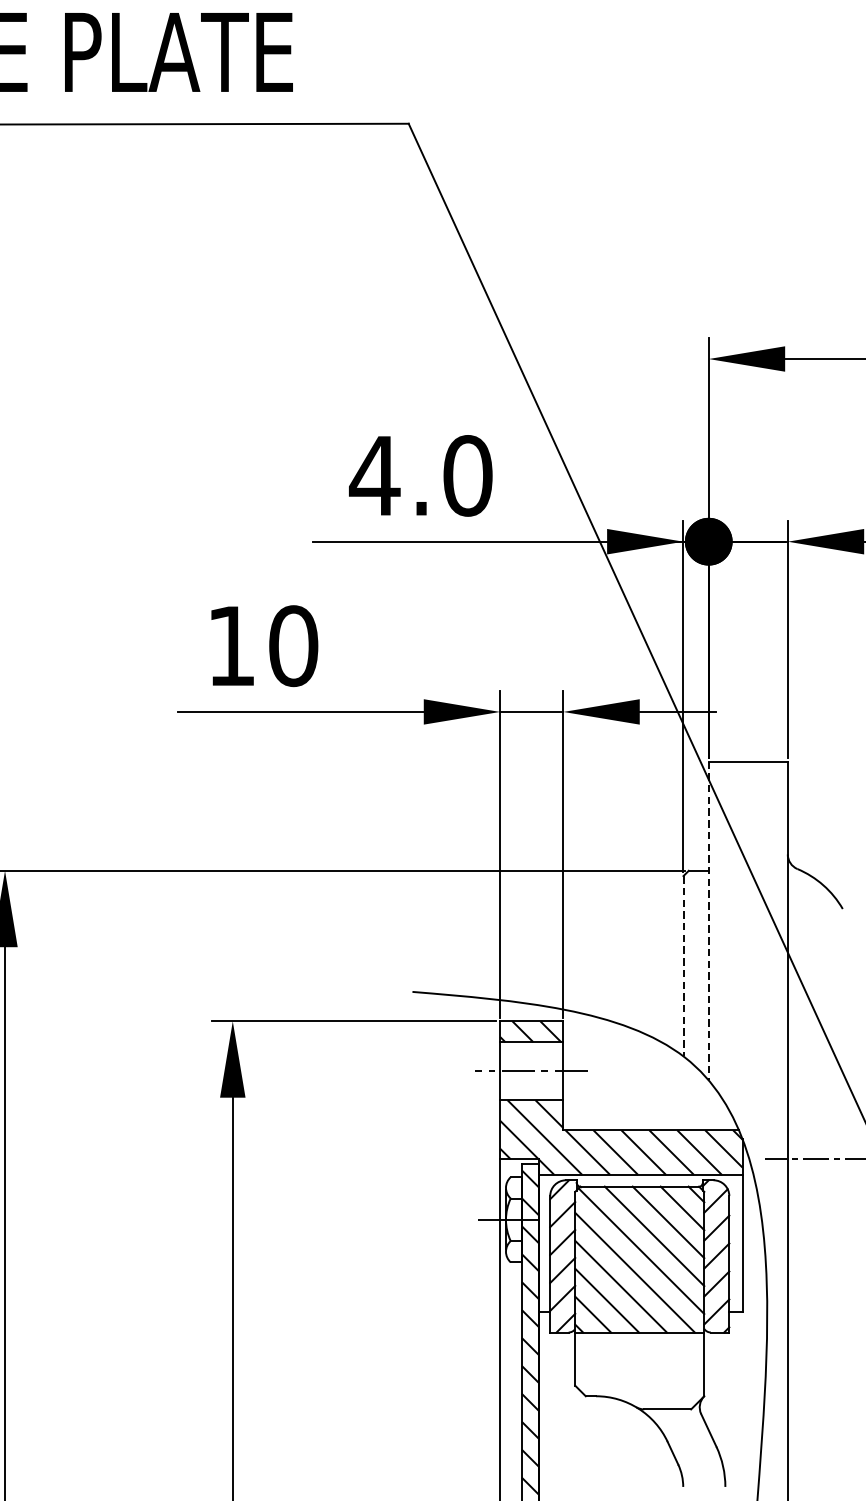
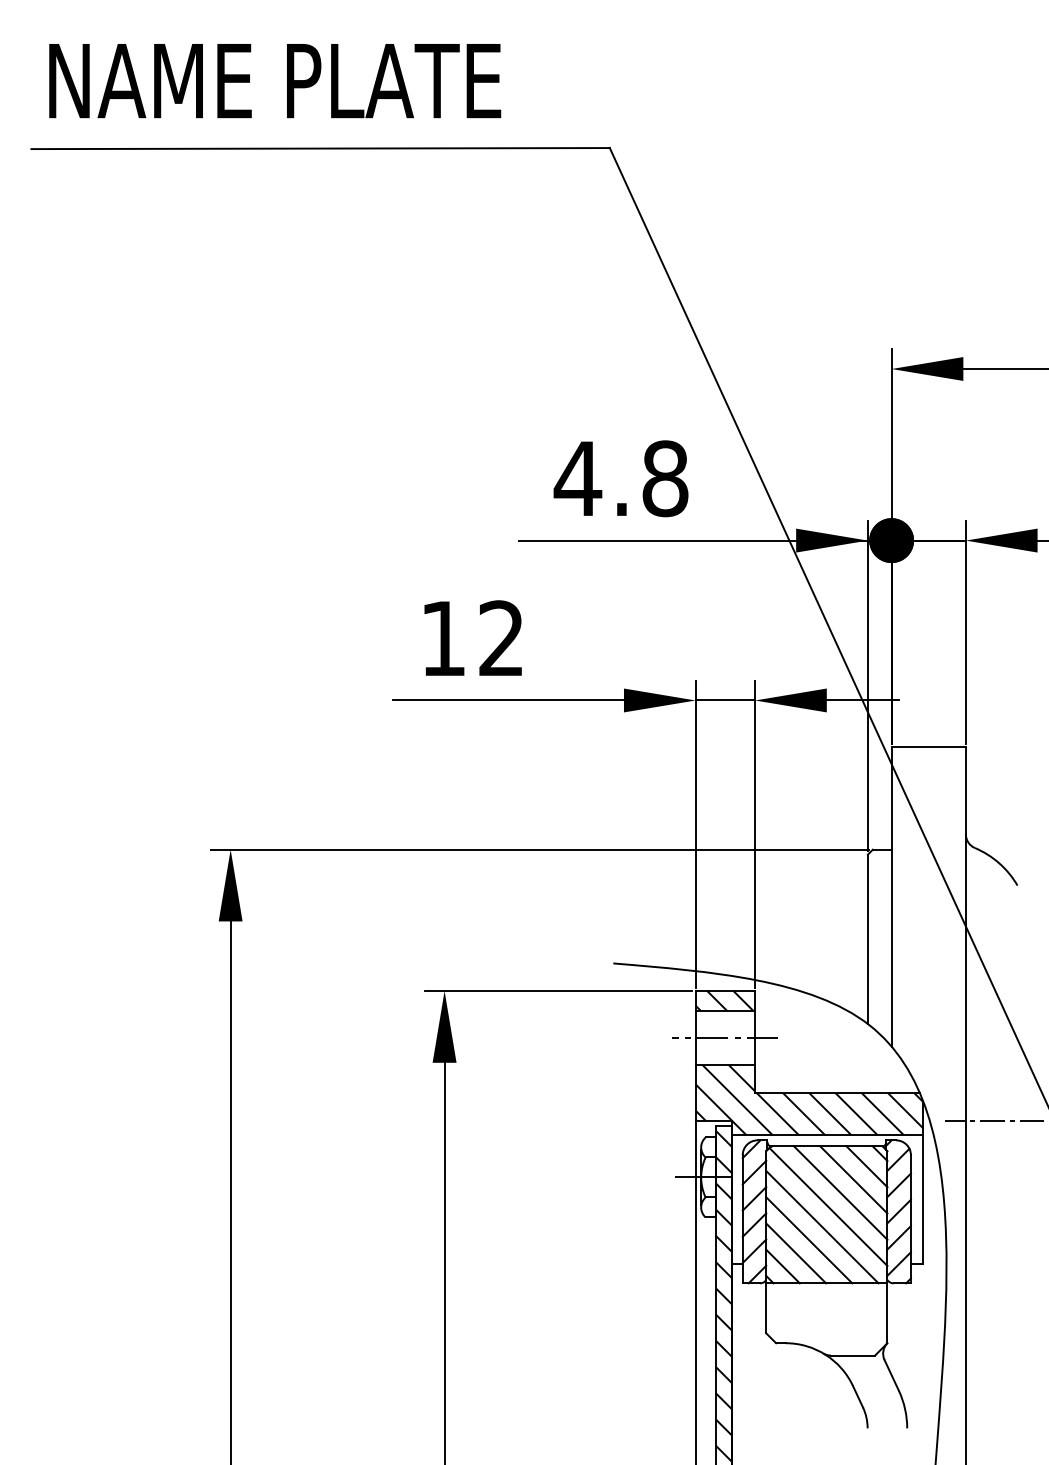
text: (468, 475) -> (665, 478), 4.0 -> 4.8
text: (293, 645) -> (501, 638), 10 -> 12
line: (708, 920) -> (891, 896), dashed -> solid
line: (683, 966) -> (867, 939), dashed -> solid

